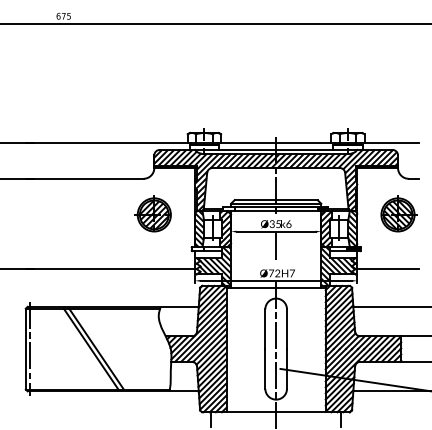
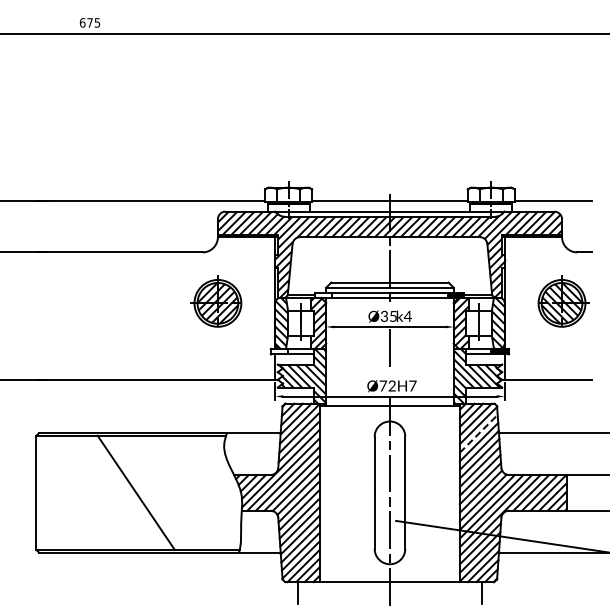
text: (288, 224) -> (407, 316), k6 -> k4
line: (338, 307) -> (478, 433), solid -> dashed
line: (30, 348) -> (42, 492), removed
line: (91, 348) -> (128, 492), removed

